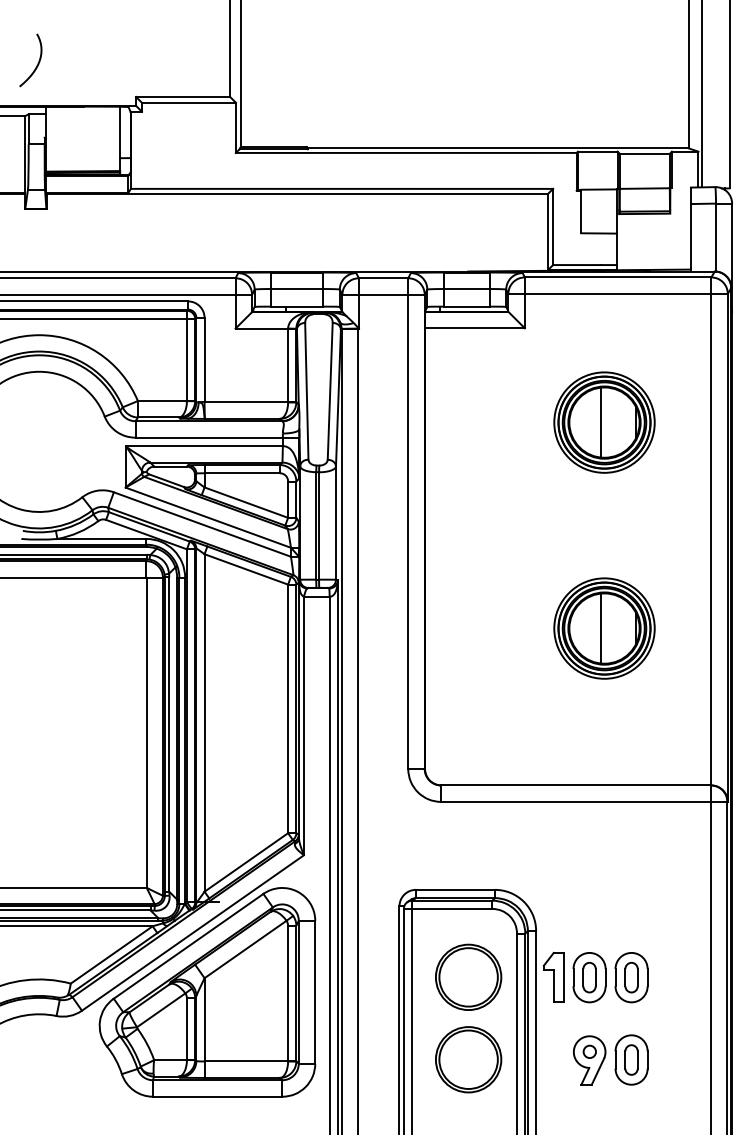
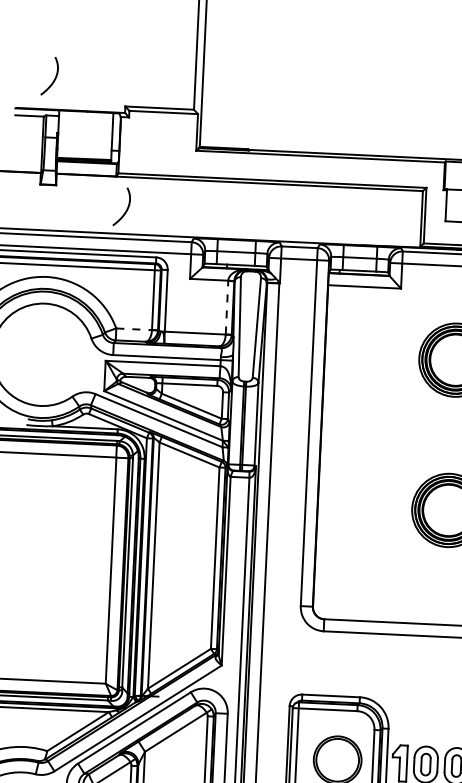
curve: (144, 237) -> (126, 209), added
line: (288, 365) -> (227, 307), solid -> dashed
line: (163, 401) -> (134, 329), solid -> dashed
line: (601, 422) -> (453, 360), removed
line: (601, 628) -> (446, 510), removed

